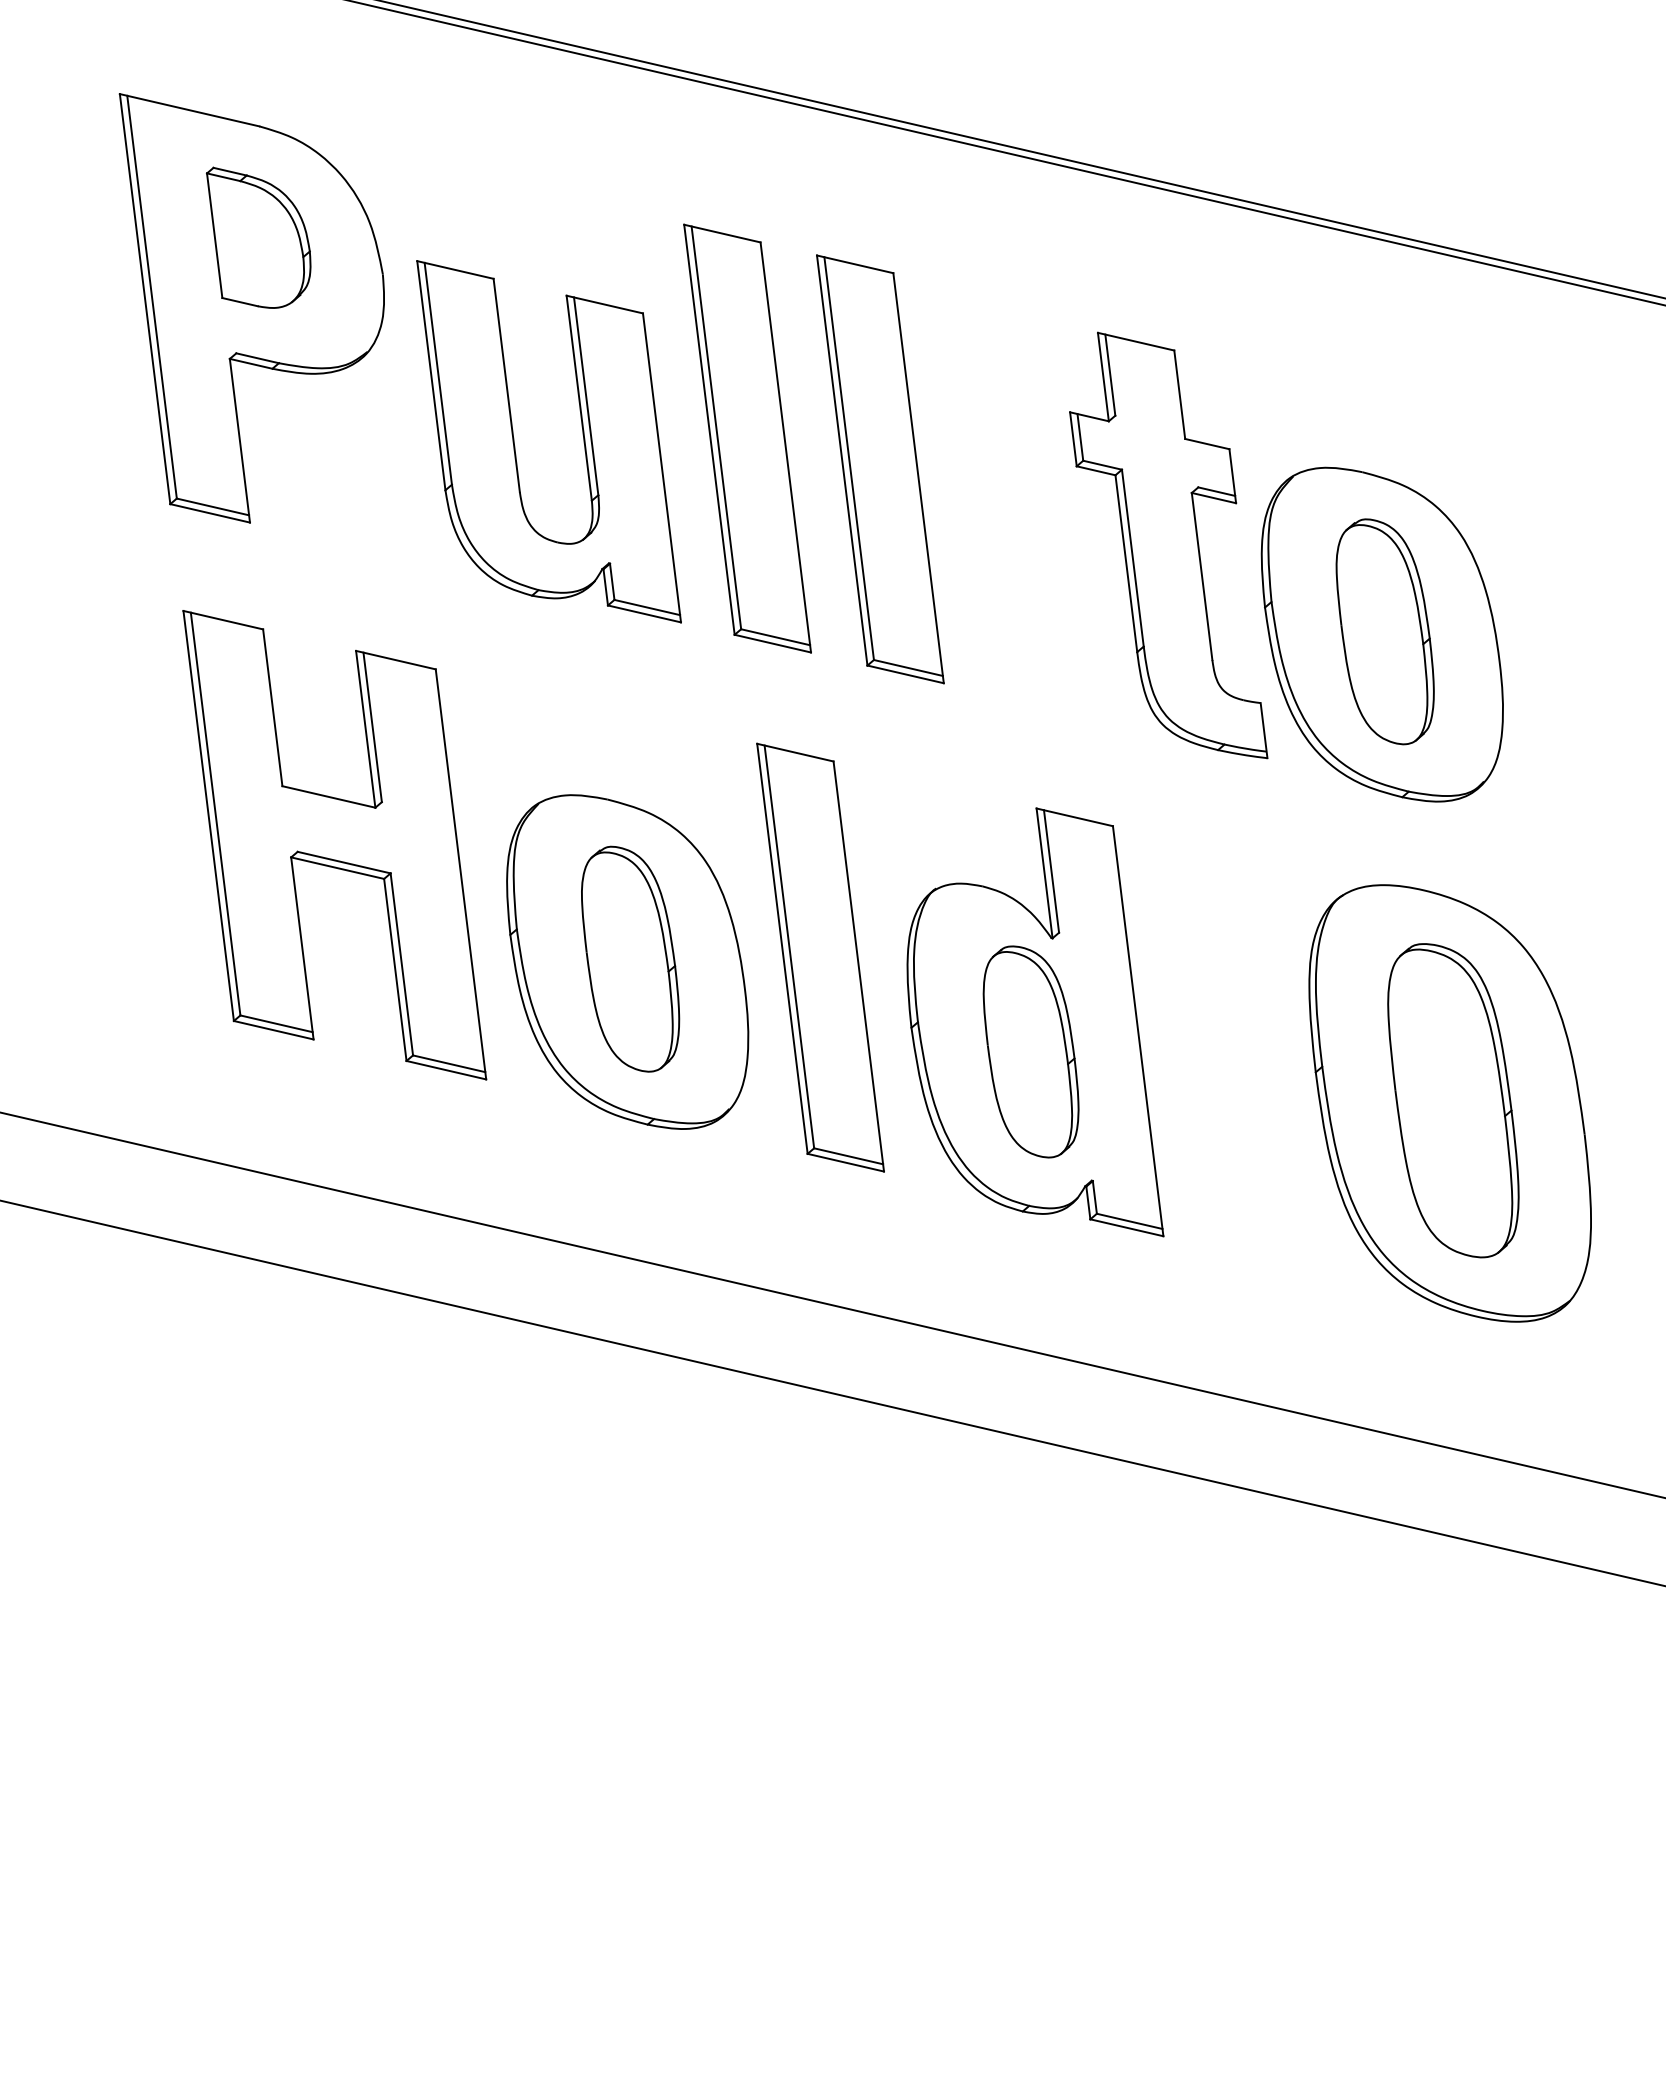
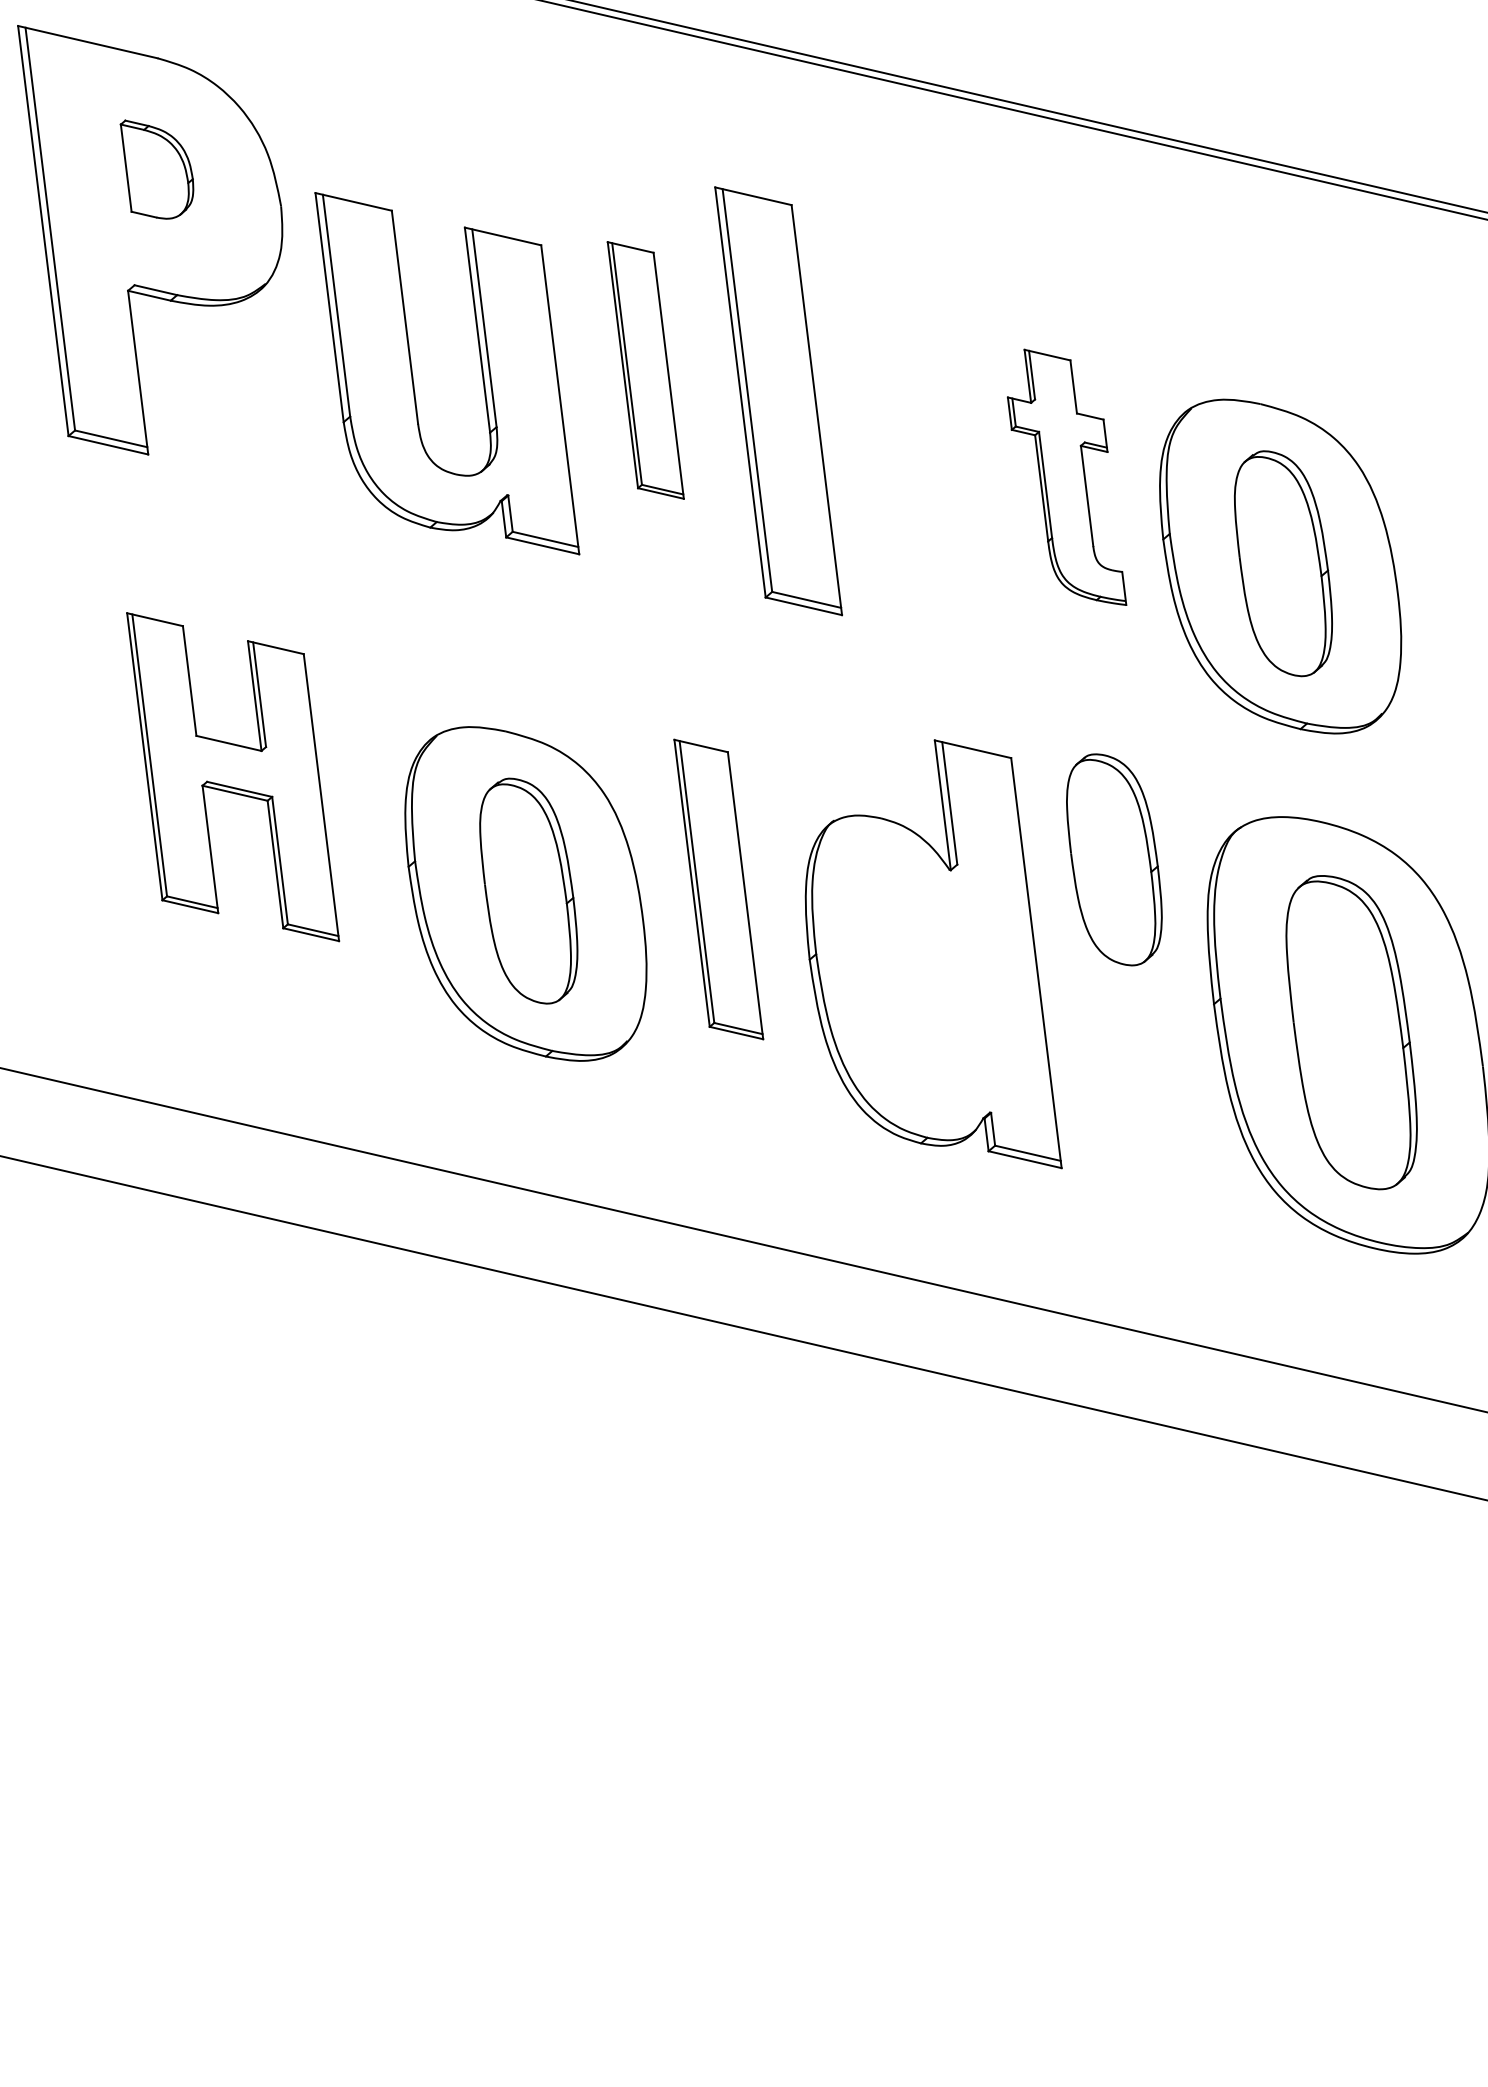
part: (258, 237) -> (156, 169), size x0.7
part: (747, 438) -> (645, 370), size x0.6
part: (1168, 545) -> (1066, 477), size x0.6
part: (334, 845) -> (232, 777), size x0.7
part: (820, 957) -> (718, 889), size x0.7
part: (1030, 1051) -> (1113, 859), moved

